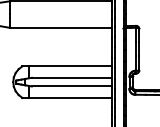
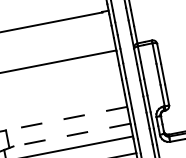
line: (69, 66) -> (65, 119), solid -> dashed
line: (71, 77) -> (71, 134), solid -> dashed

